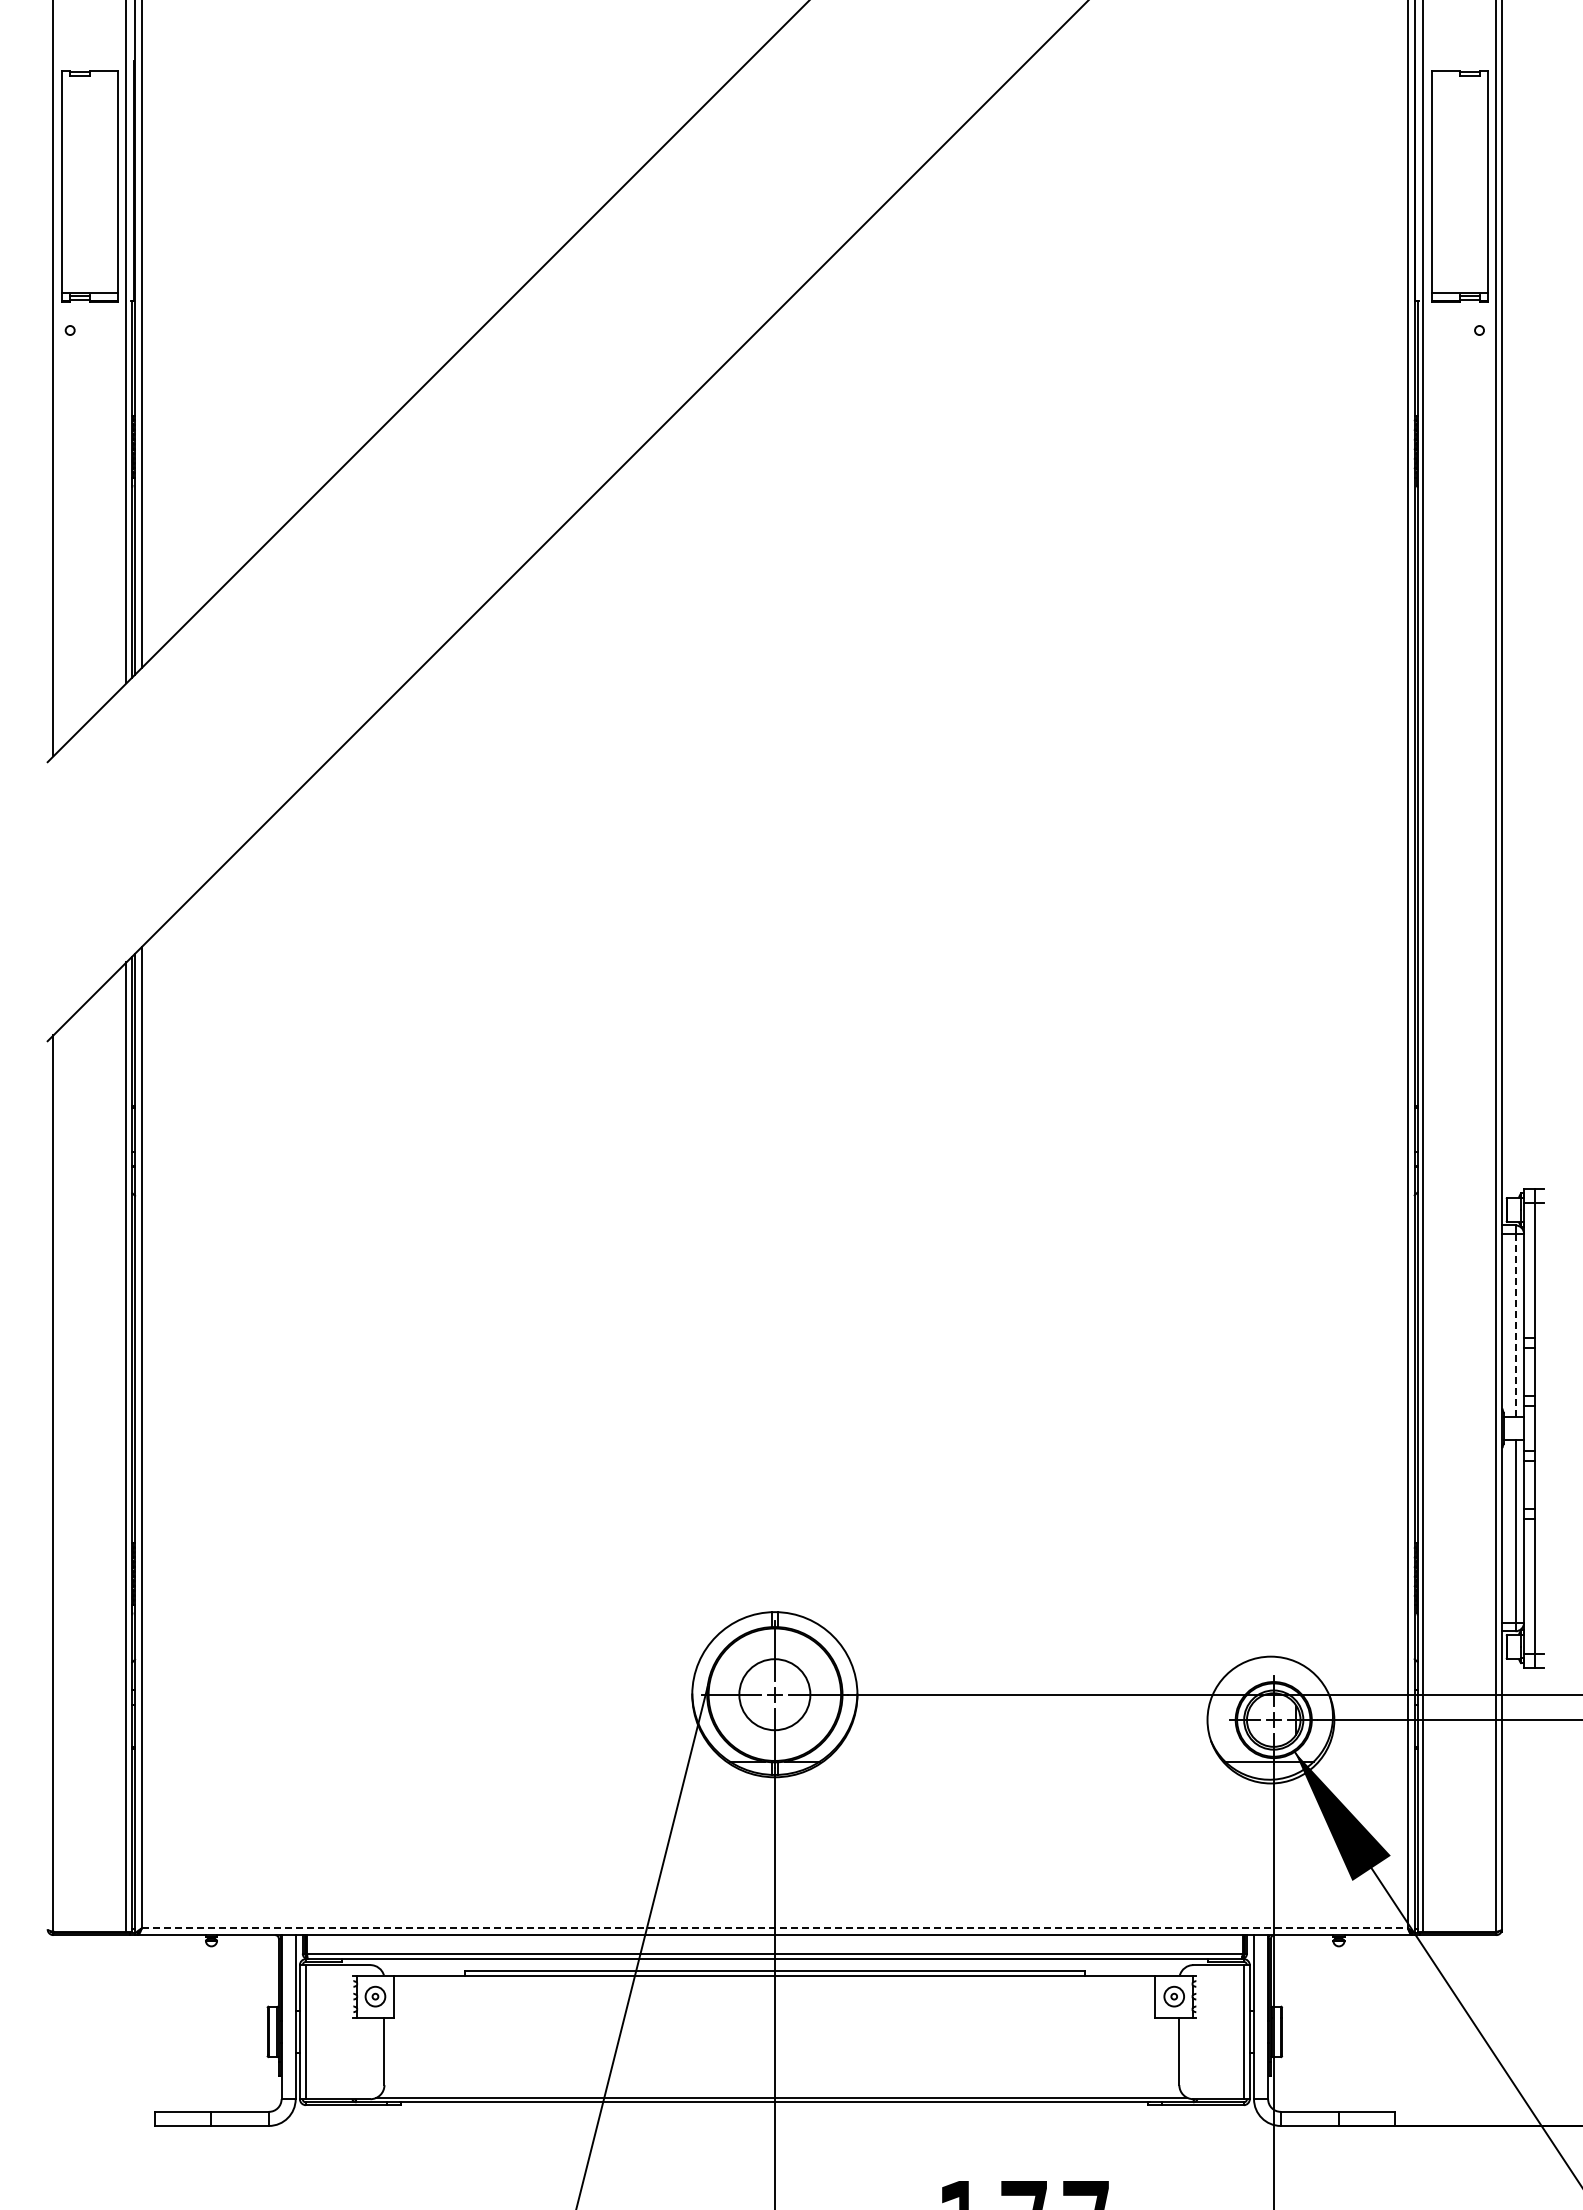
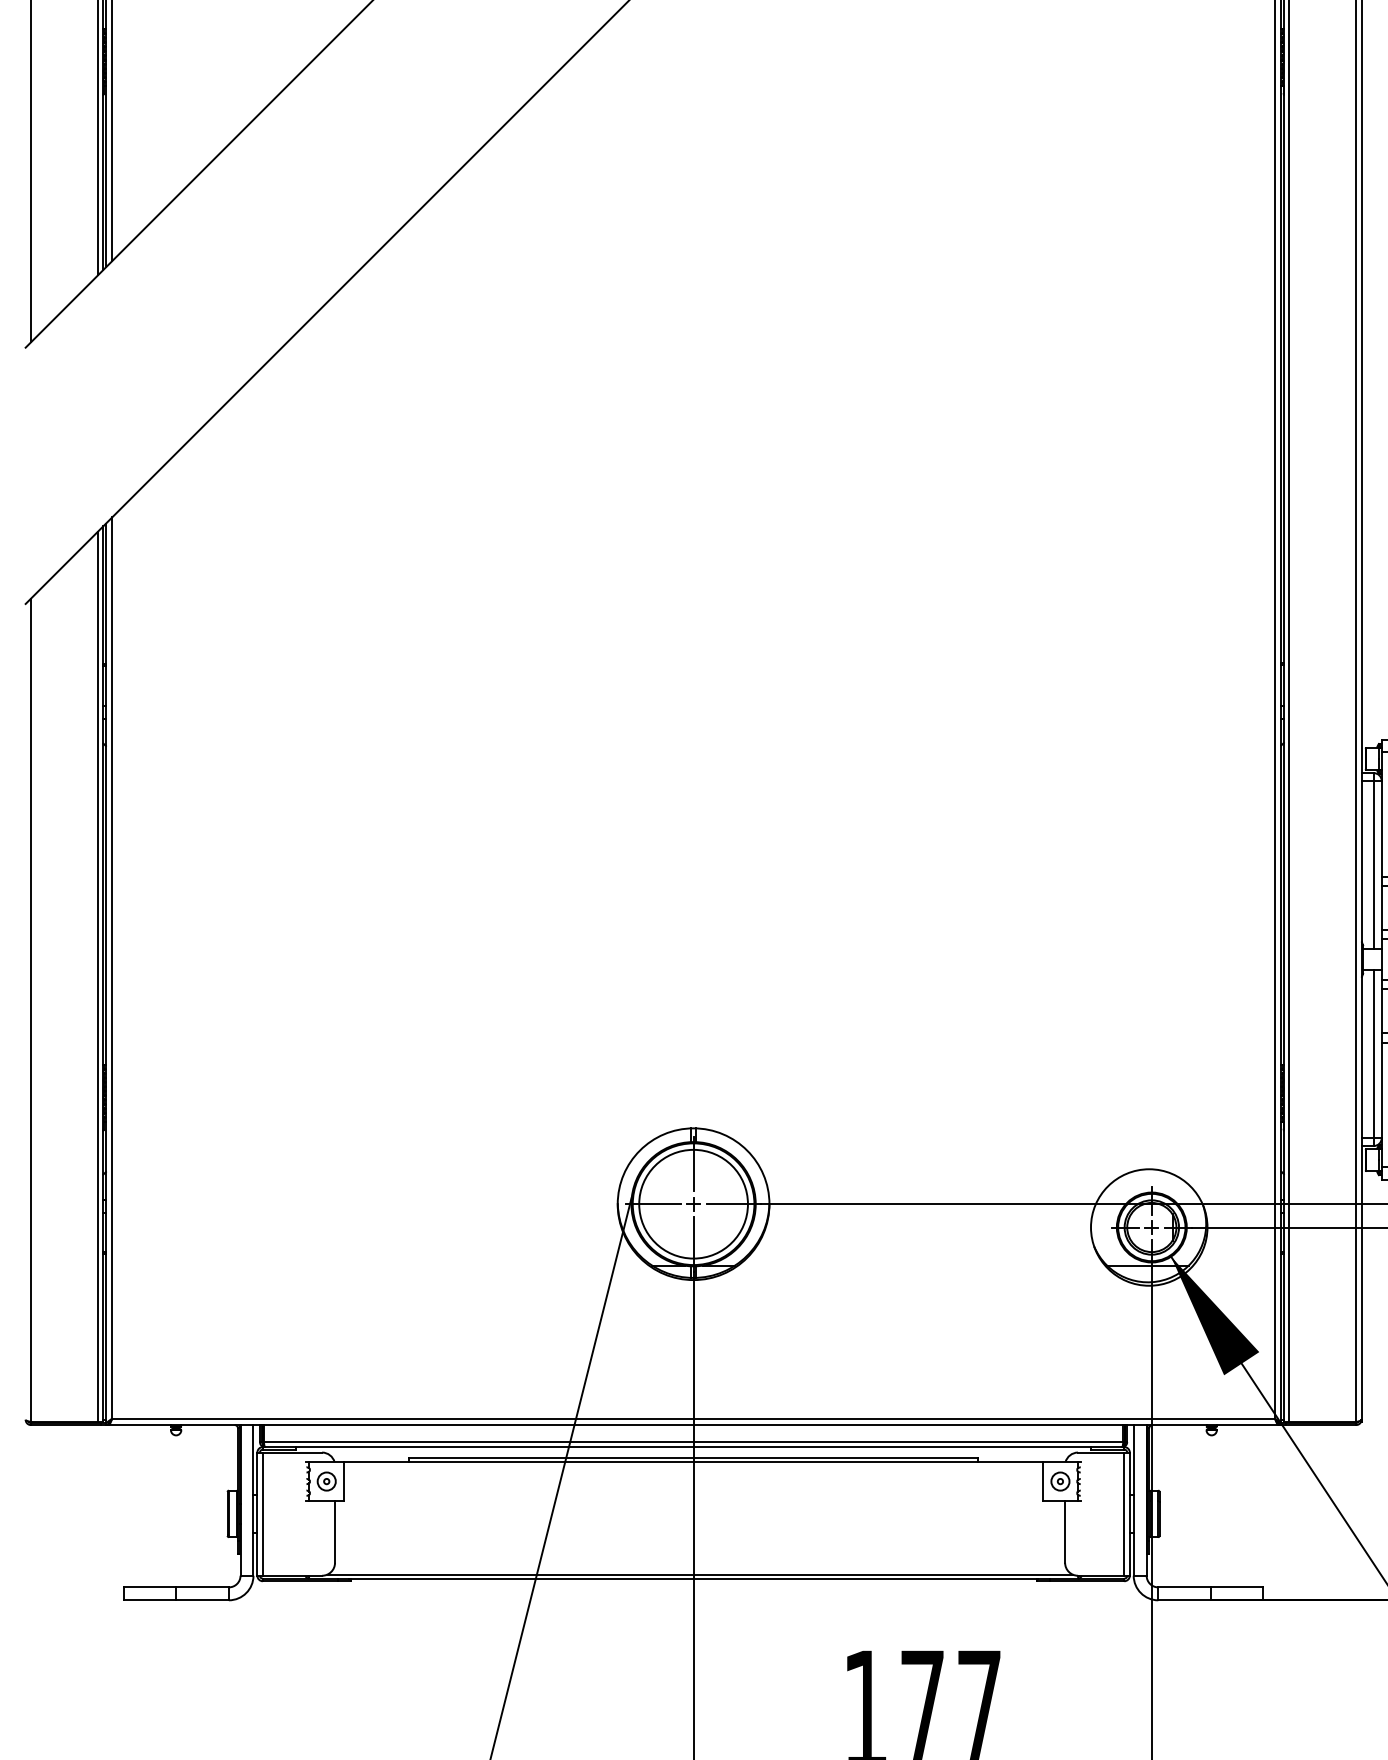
line: (1515, 1325) -> (1373, 865), dashed -> solid
circle: (774, 1694) -> (693, 1204), size x1.67
line: (774, 1928) -> (693, 1418), dashed -> solid

